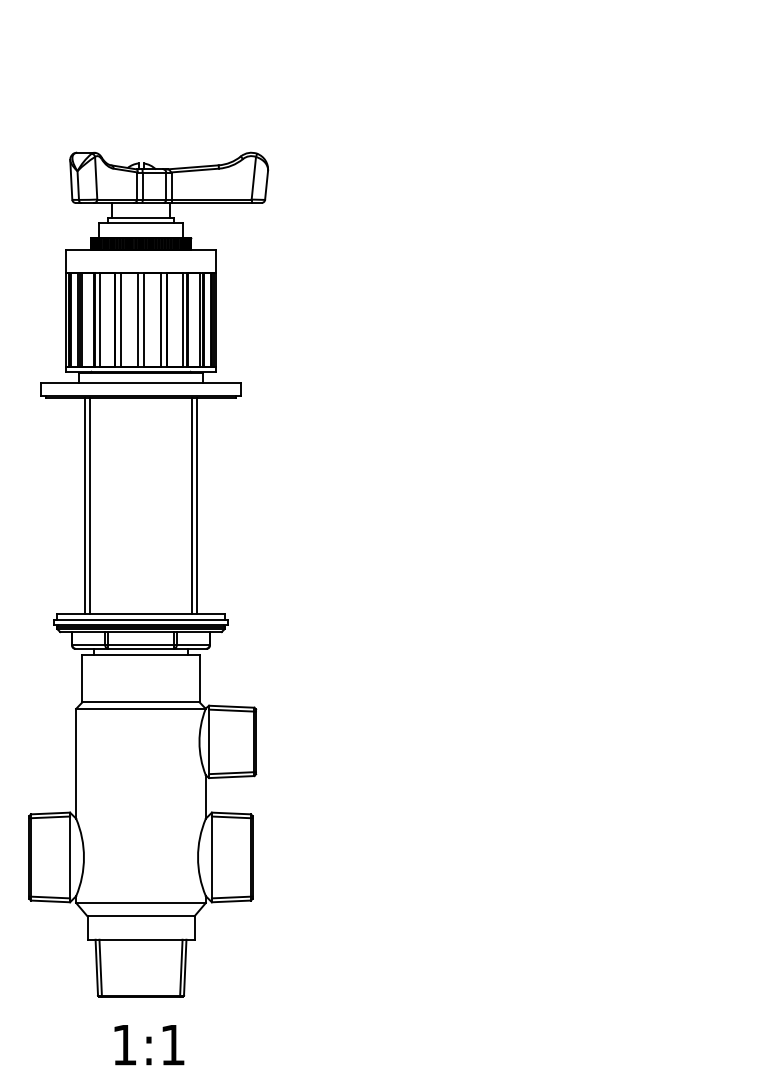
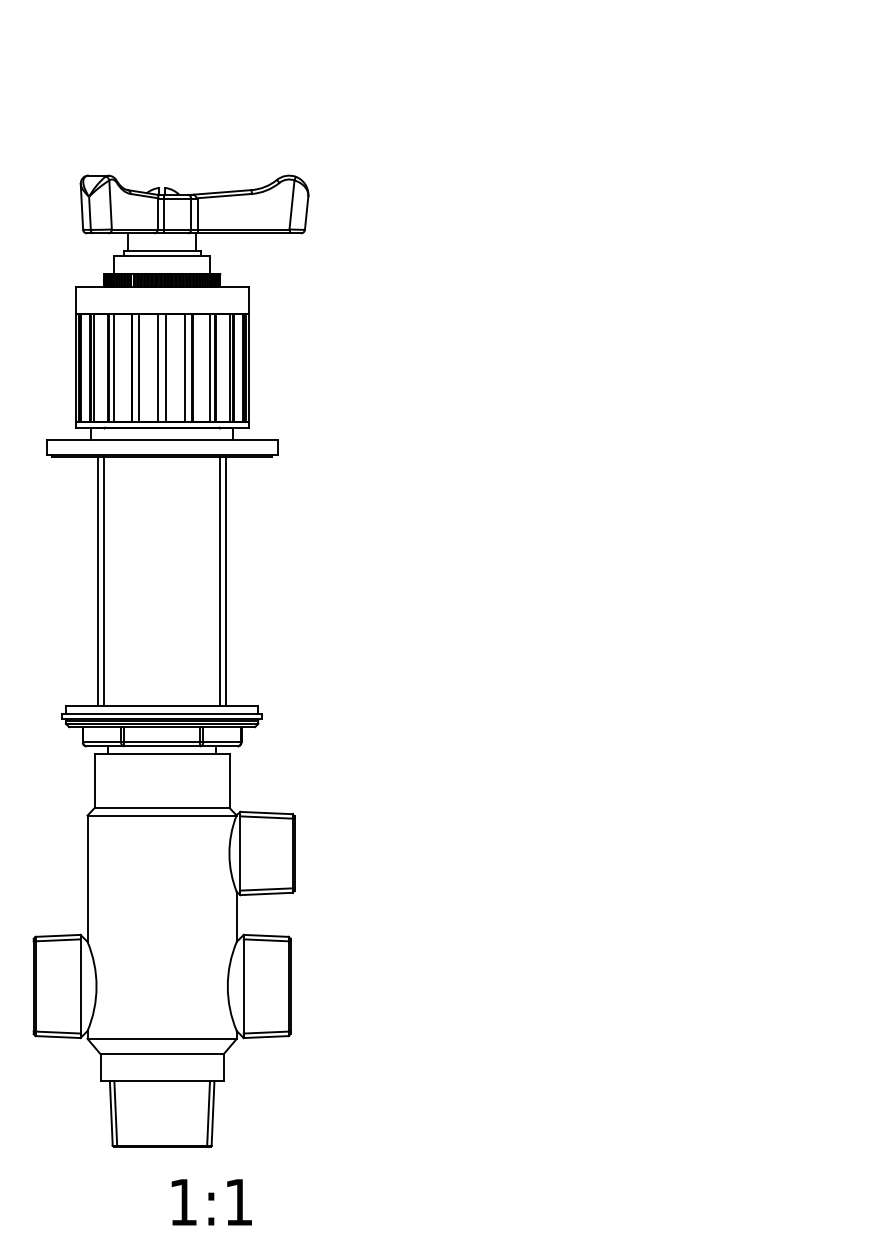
text: (149, 1045) -> (211, 1202), moved

